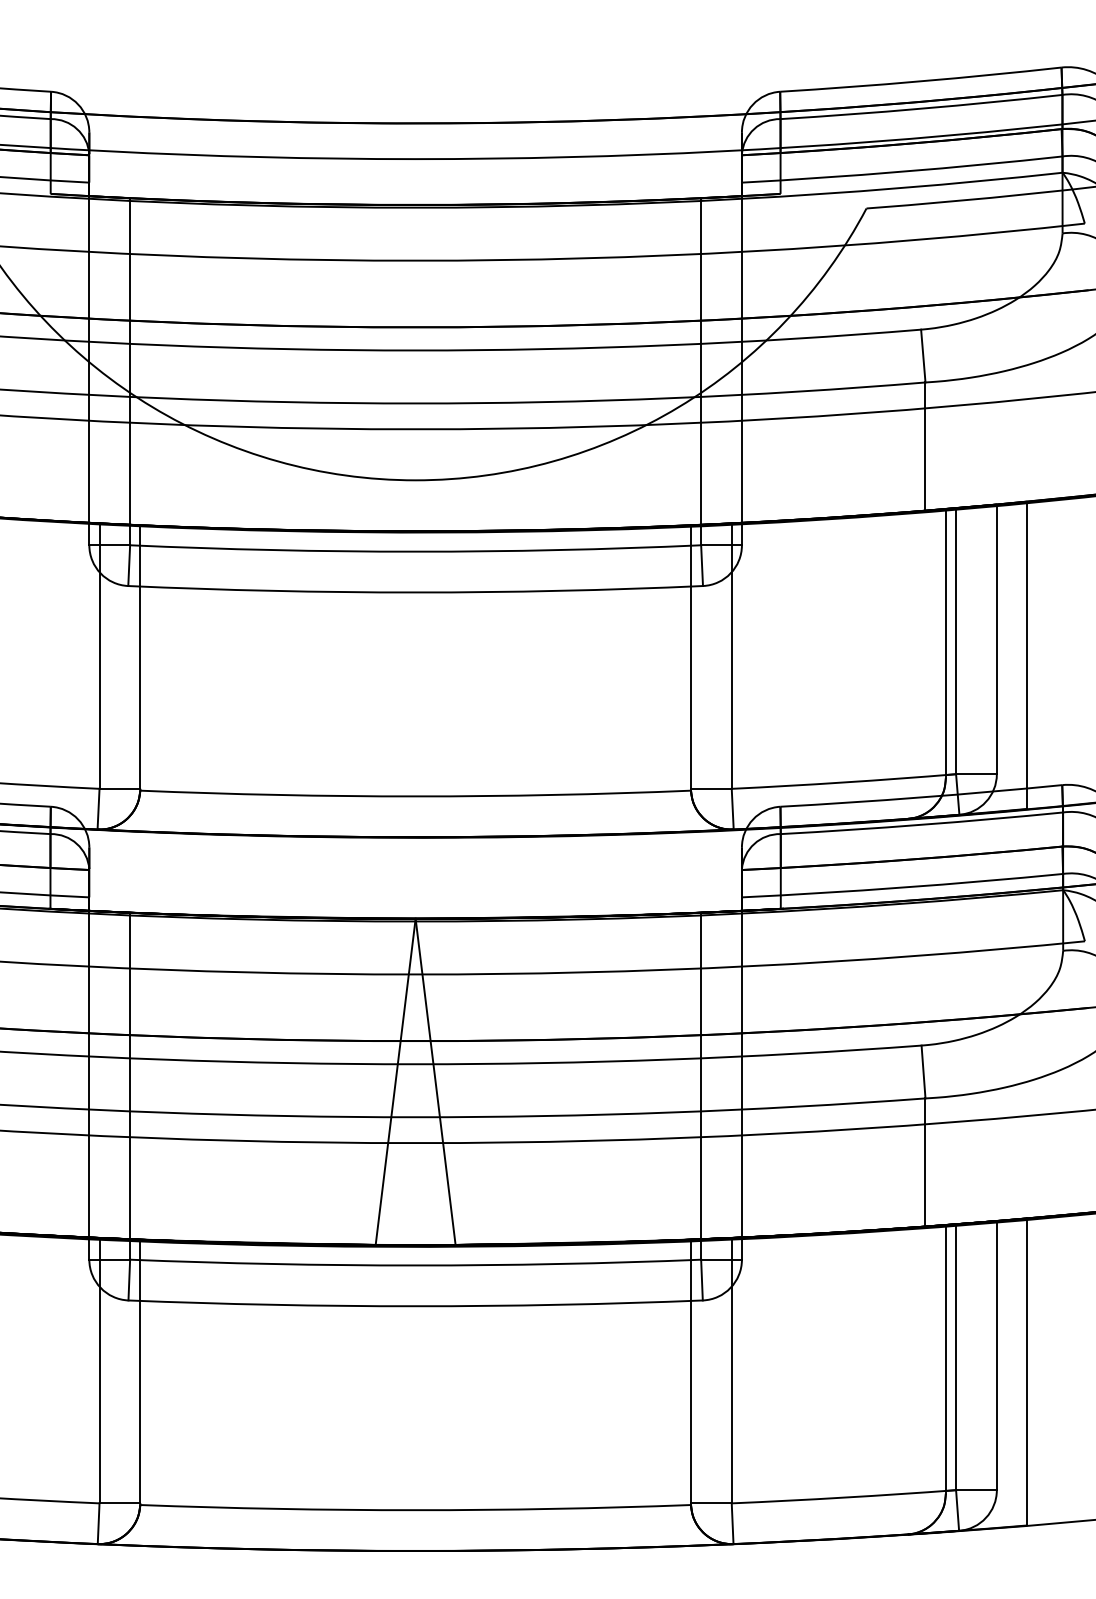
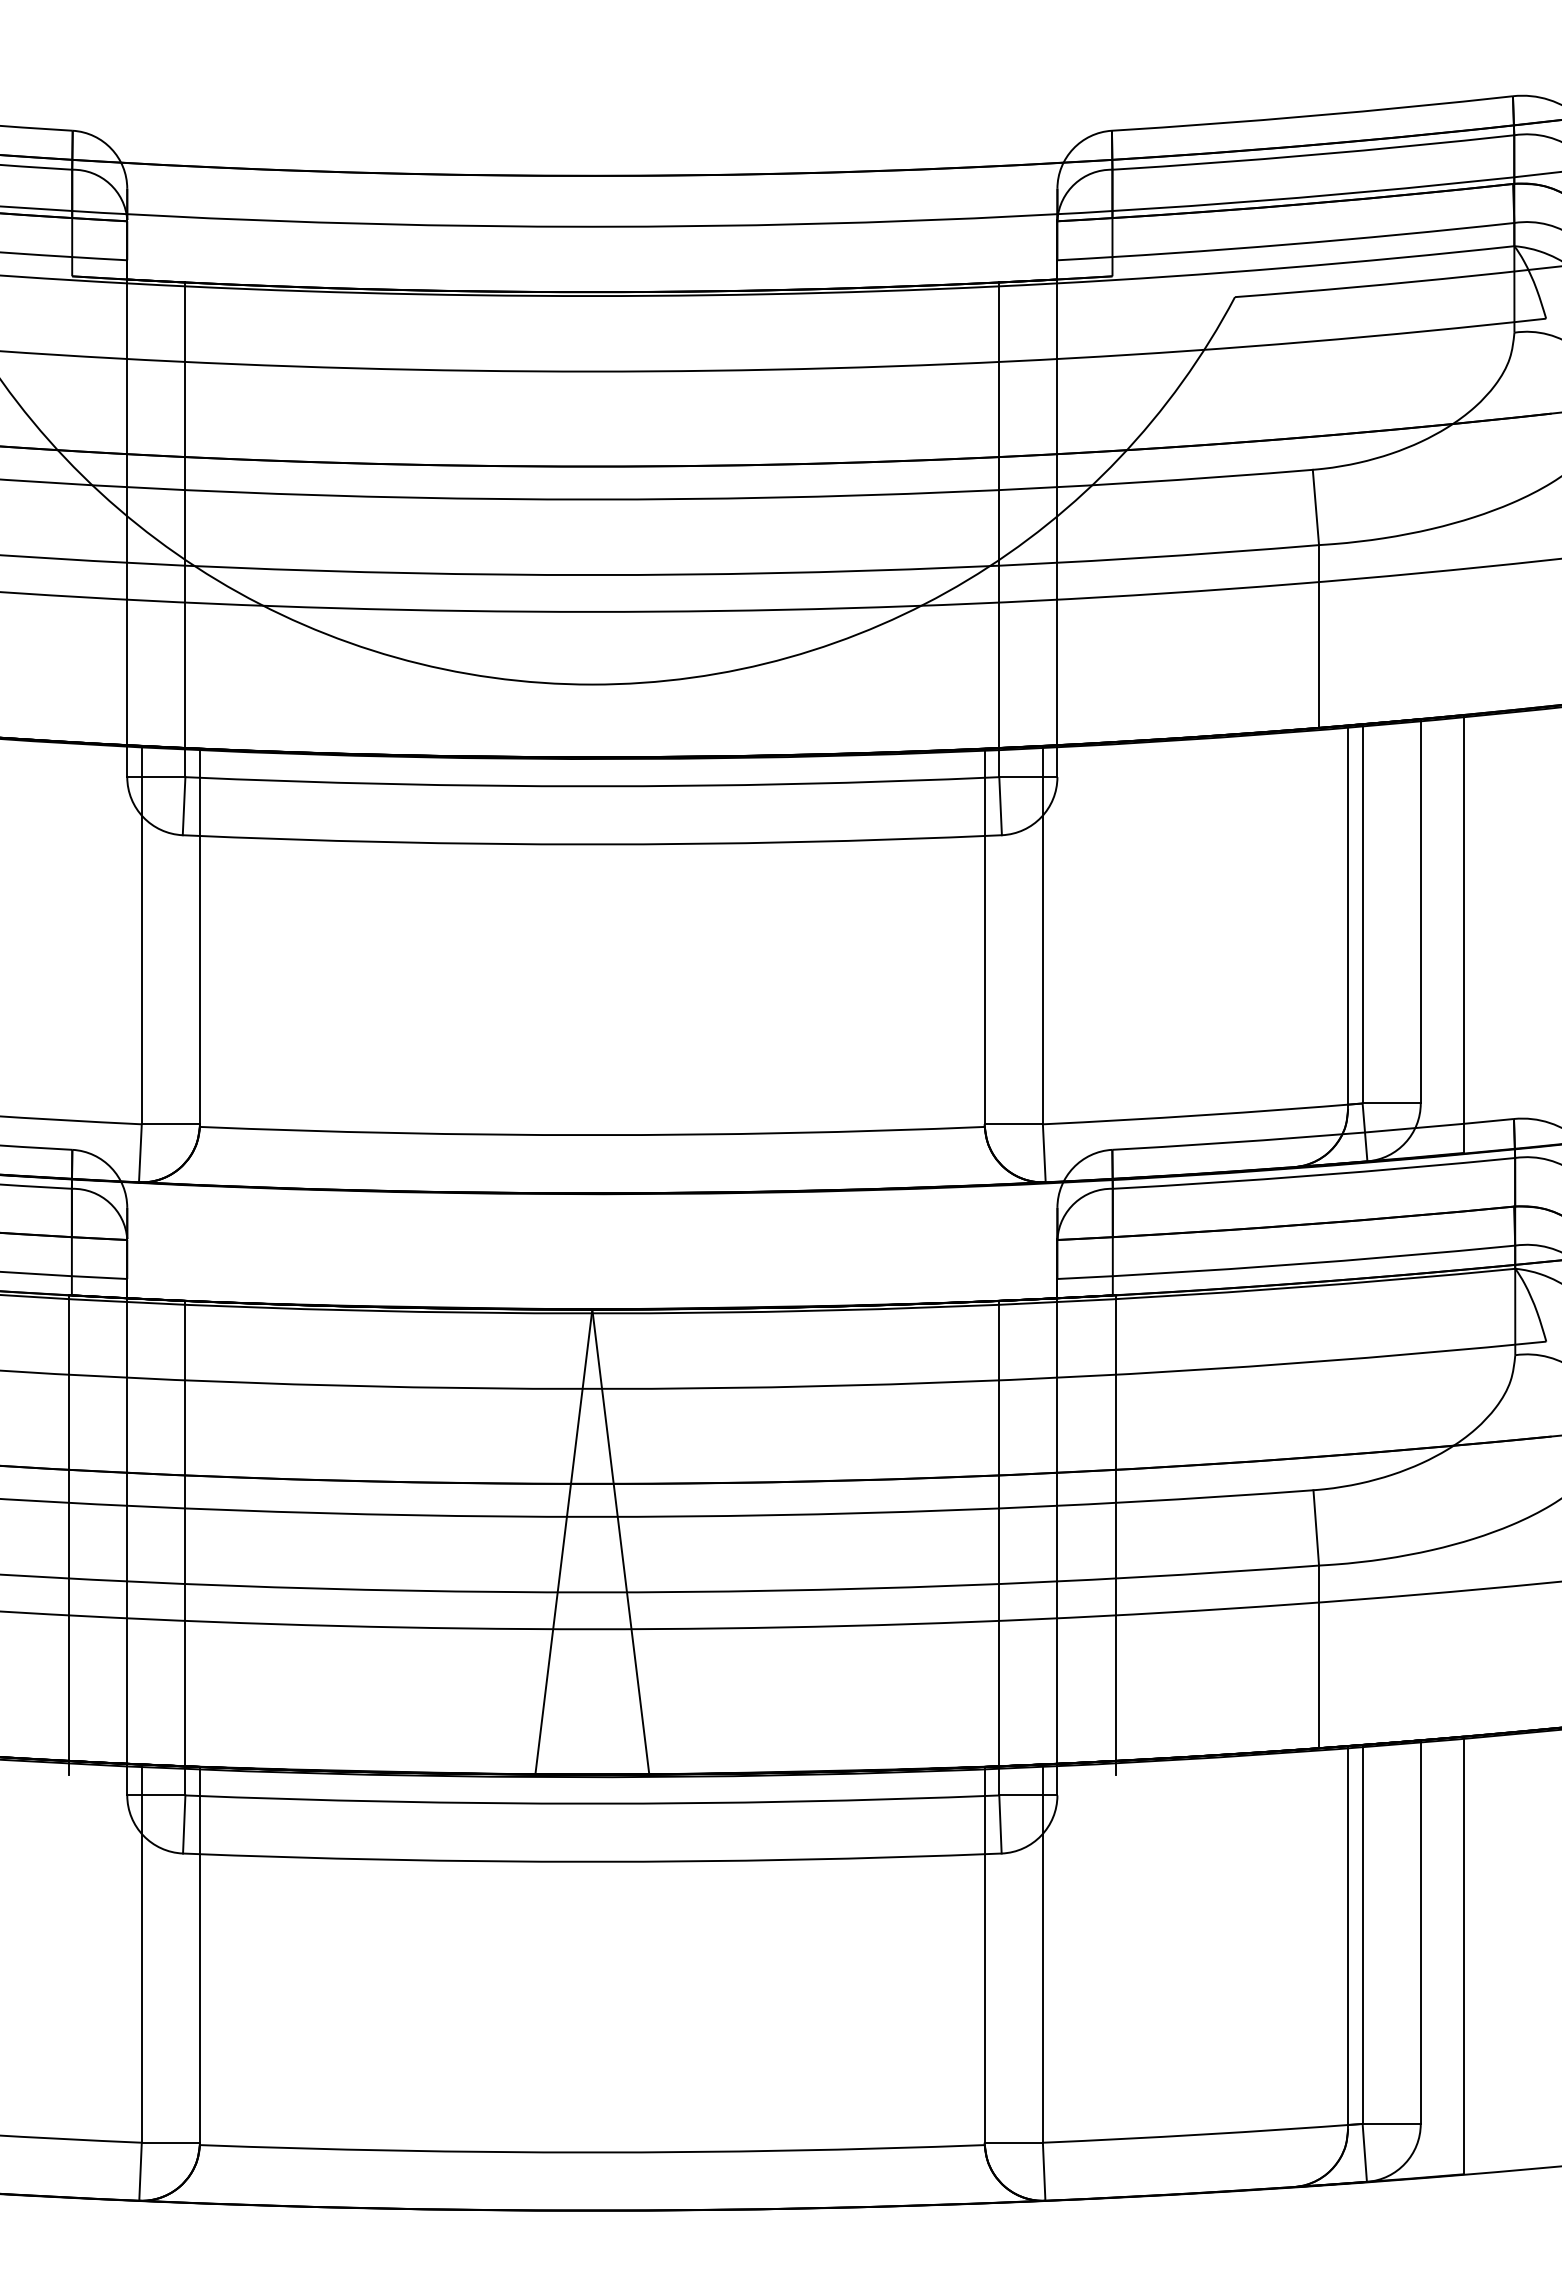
line: (48, 1076) -> (69, 1534), added
line: (782, 1076) -> (1115, 1534), added

